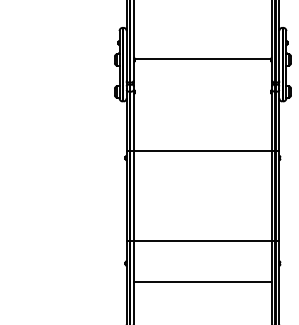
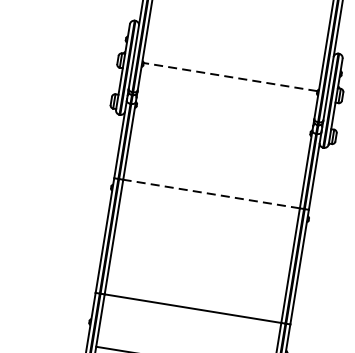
line: (202, 59) -> (229, 77), solid -> dashed
line: (202, 150) -> (211, 193), solid -> dashed

